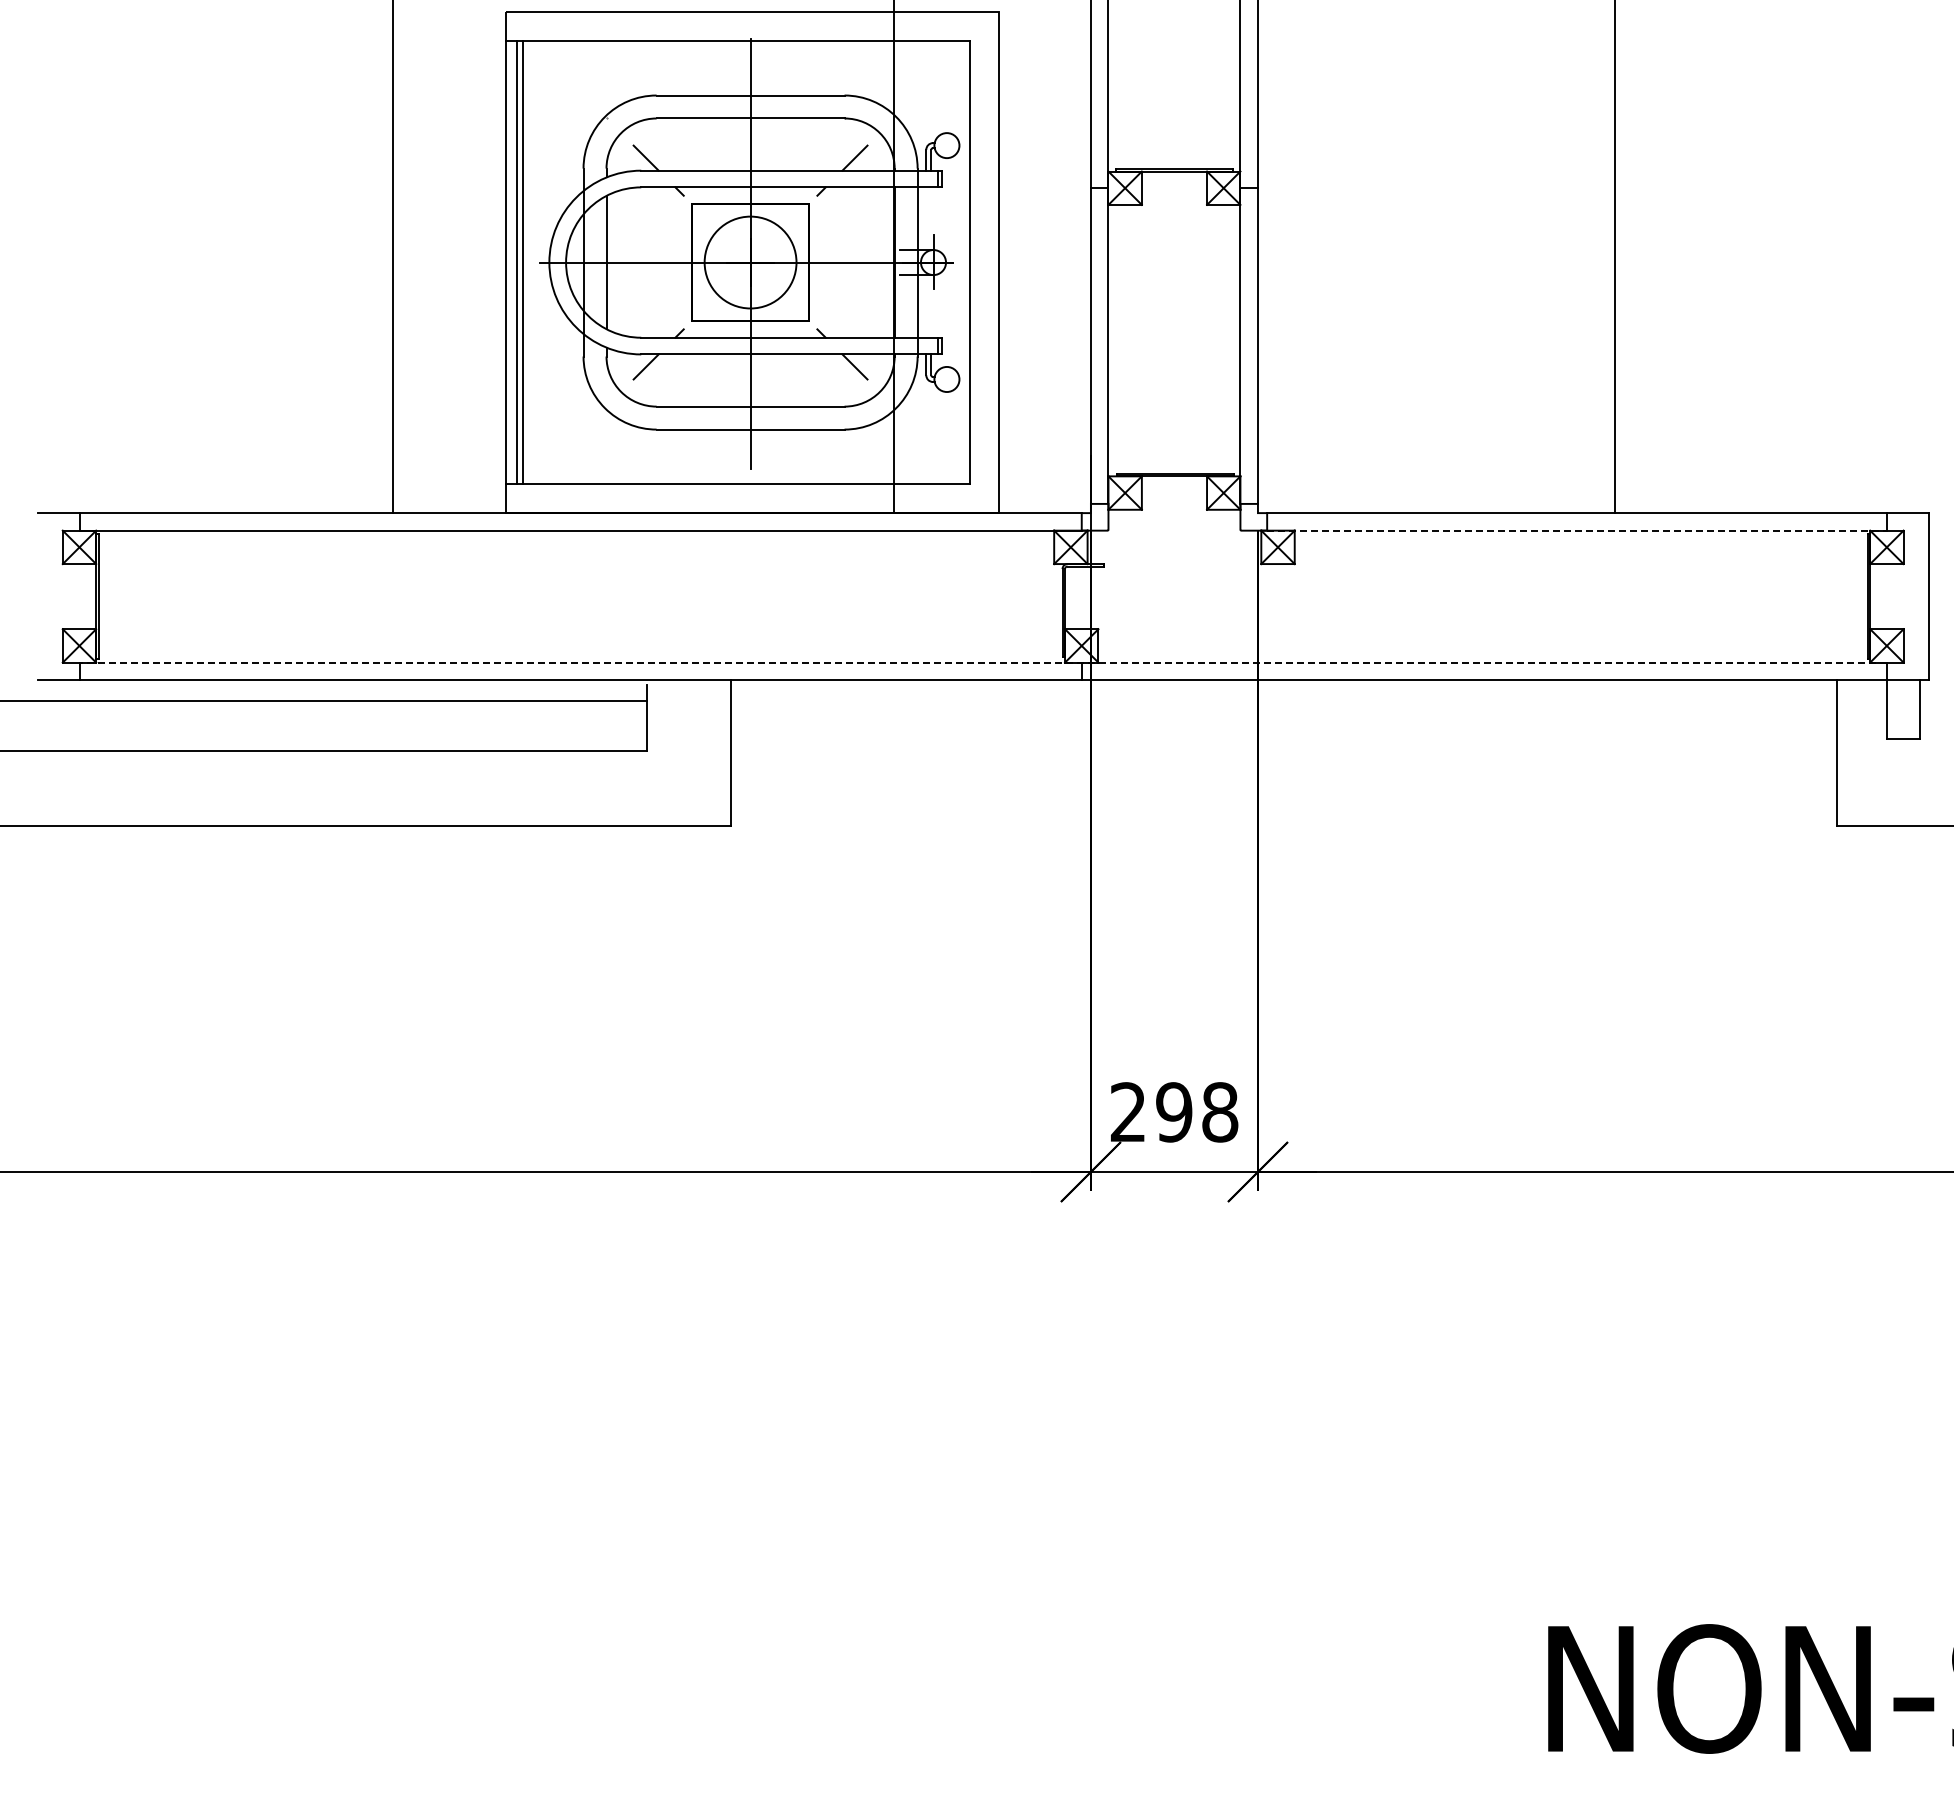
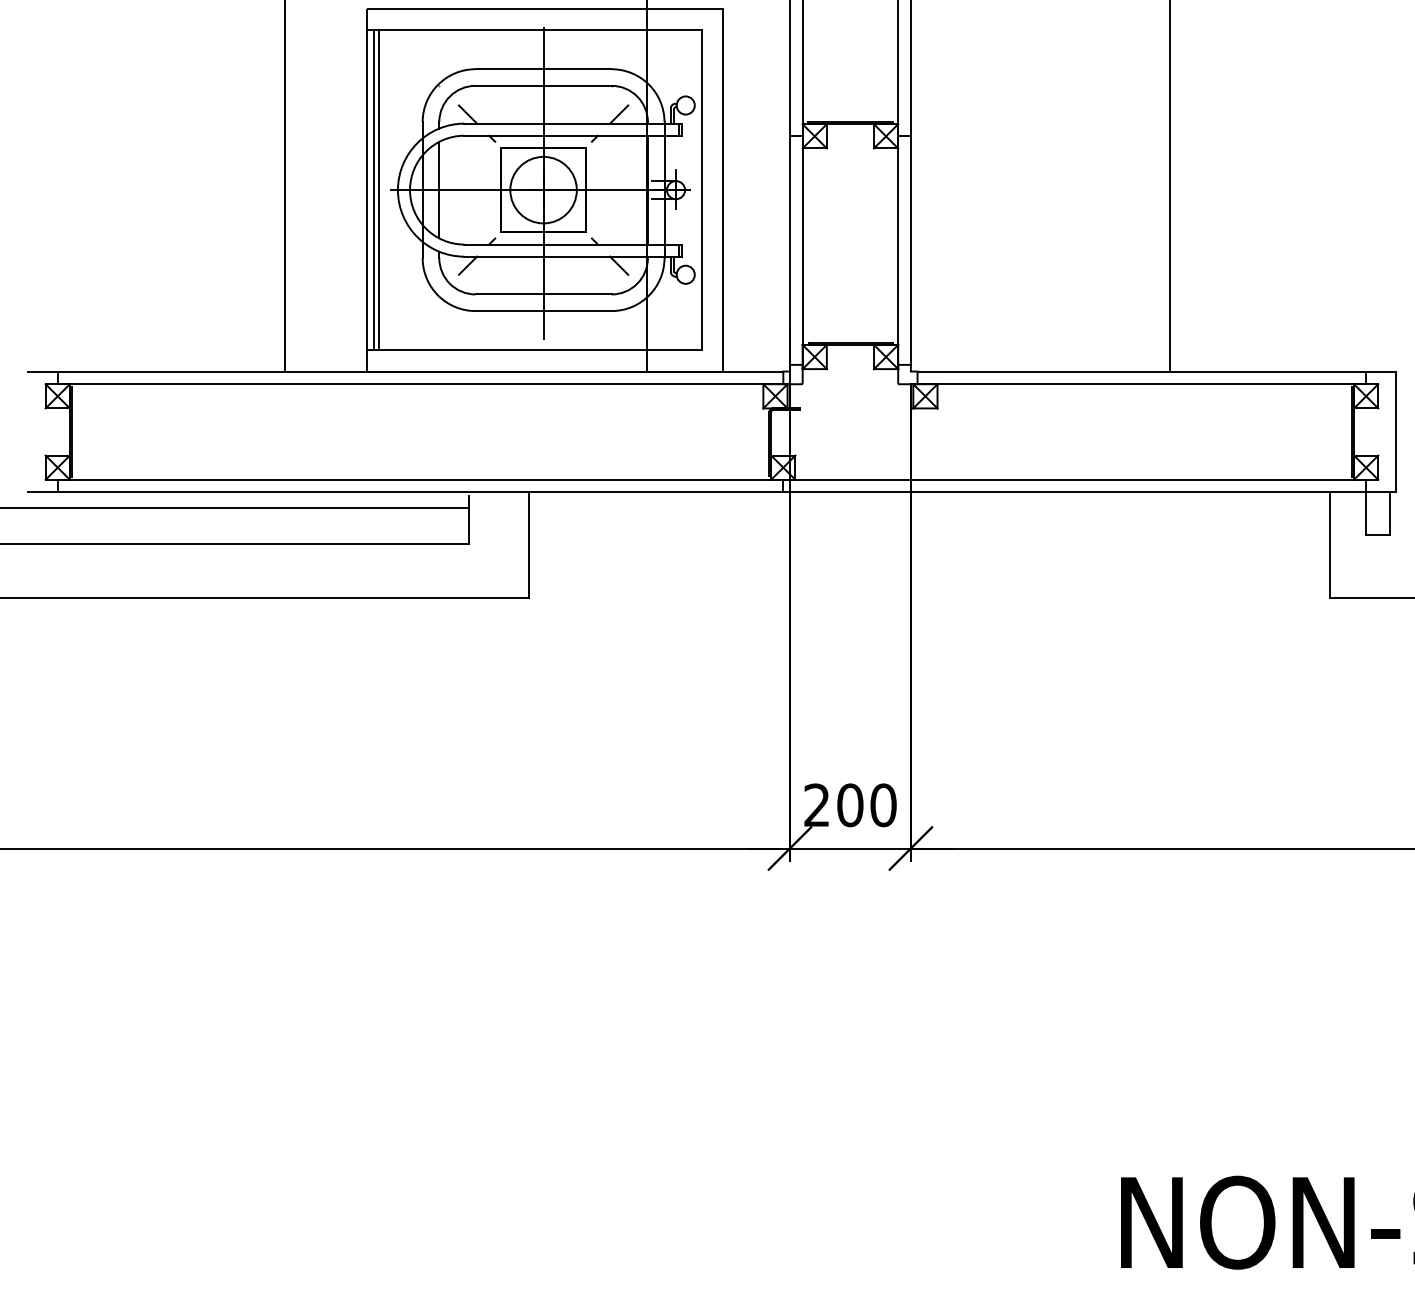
line: (1577, 530) -> (1142, 384), dashed -> solid
line: (983, 662) -> (712, 479), dashed -> solid
text: (1197, 1112) -> (867, 805), 298 -> 200

